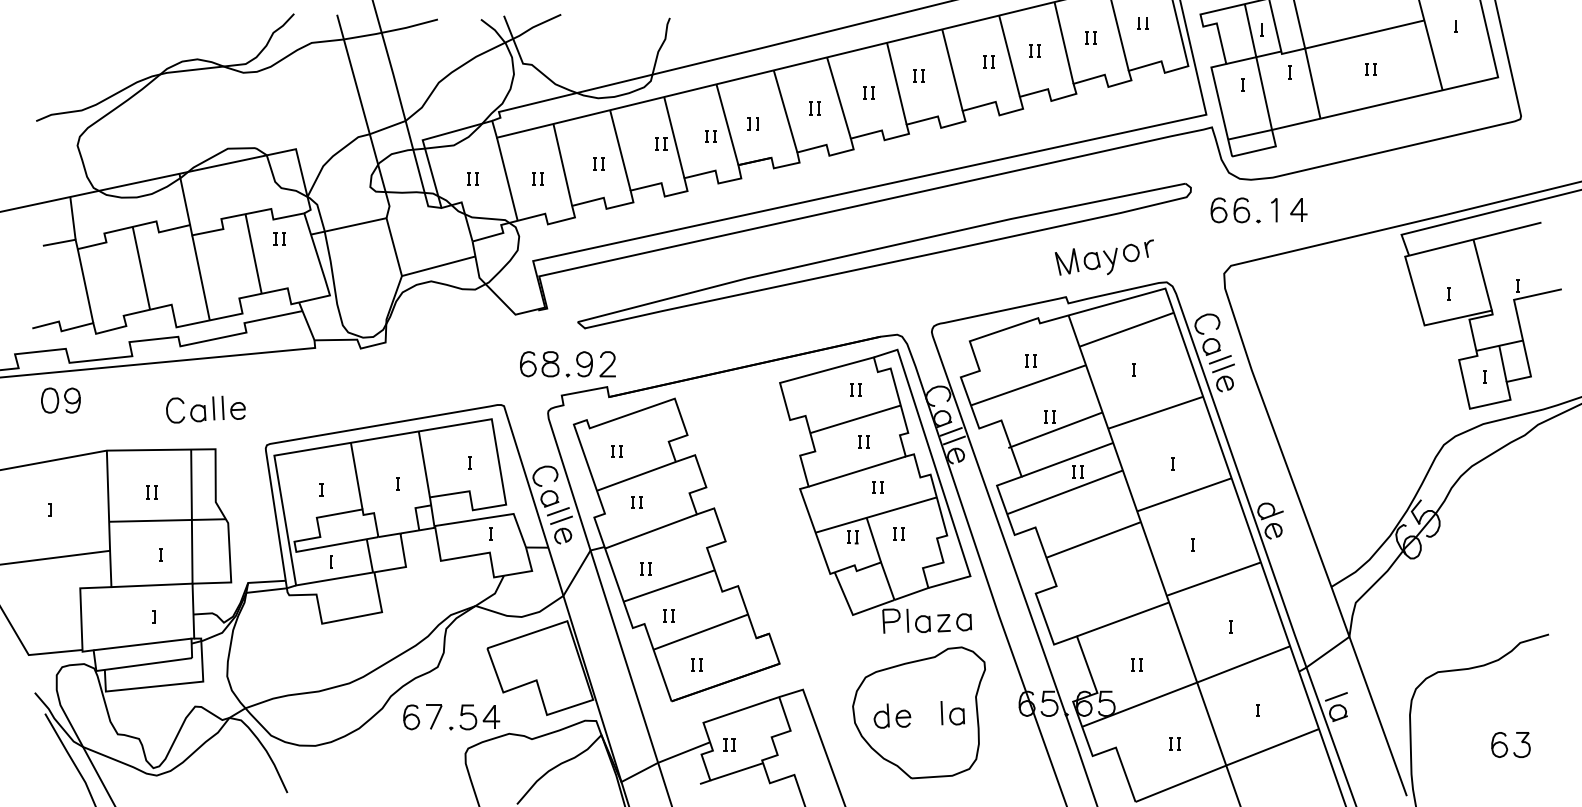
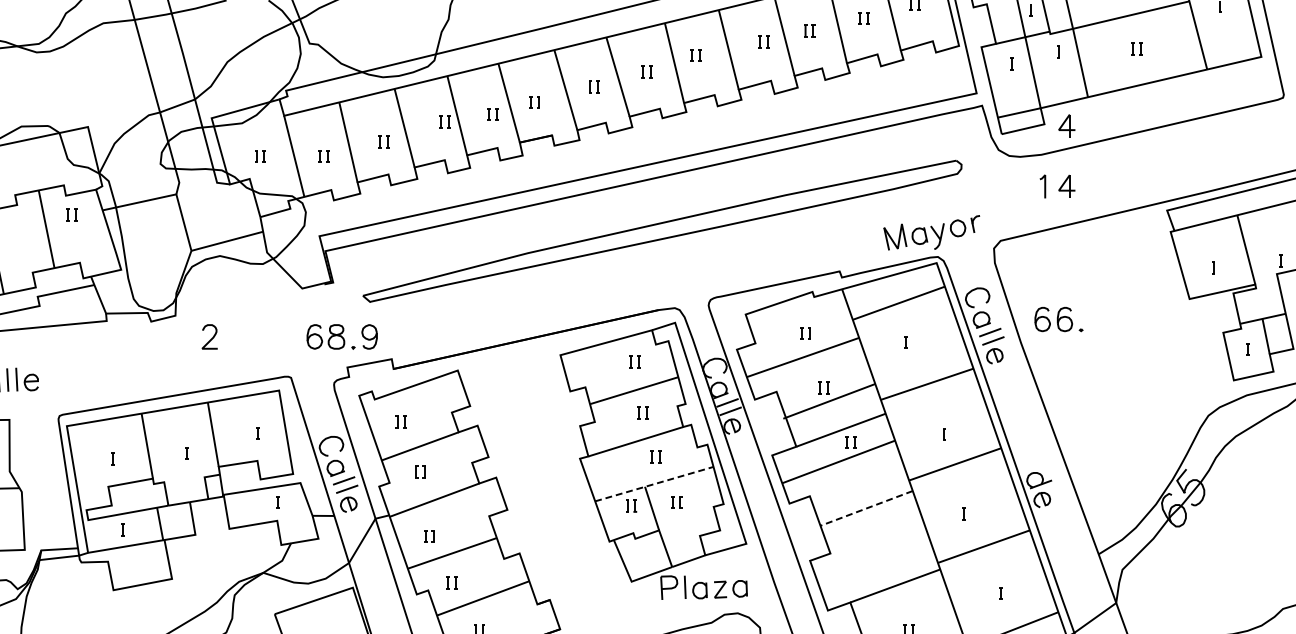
part: (1298, 147) -> (1066, 125), added
part: (1235, 210) -> (1058, 319), moved
part: (1103, 257) -> (930, 232), moved
curve: (609, 365) -> (211, 338), moved
line: (876, 515) -> (654, 484), solid -> dashed
line: (1093, 540) -> (866, 508), solid -> dashed

